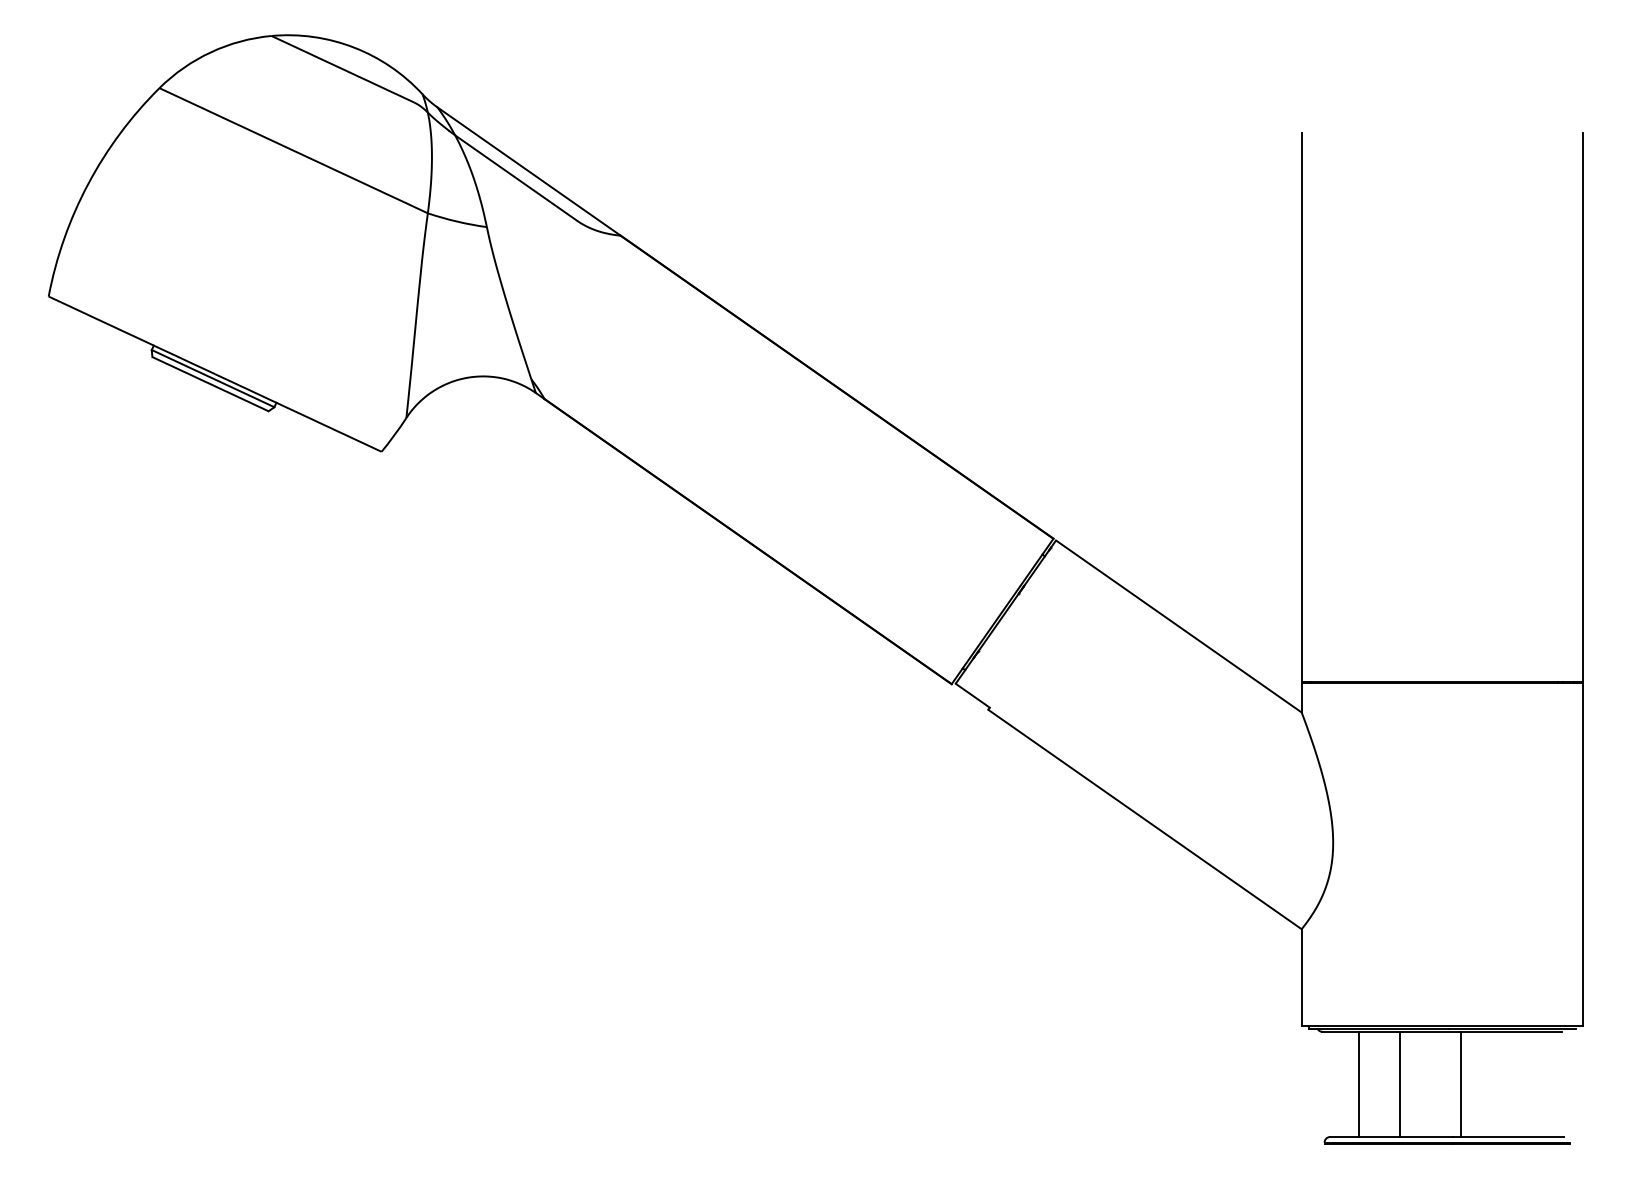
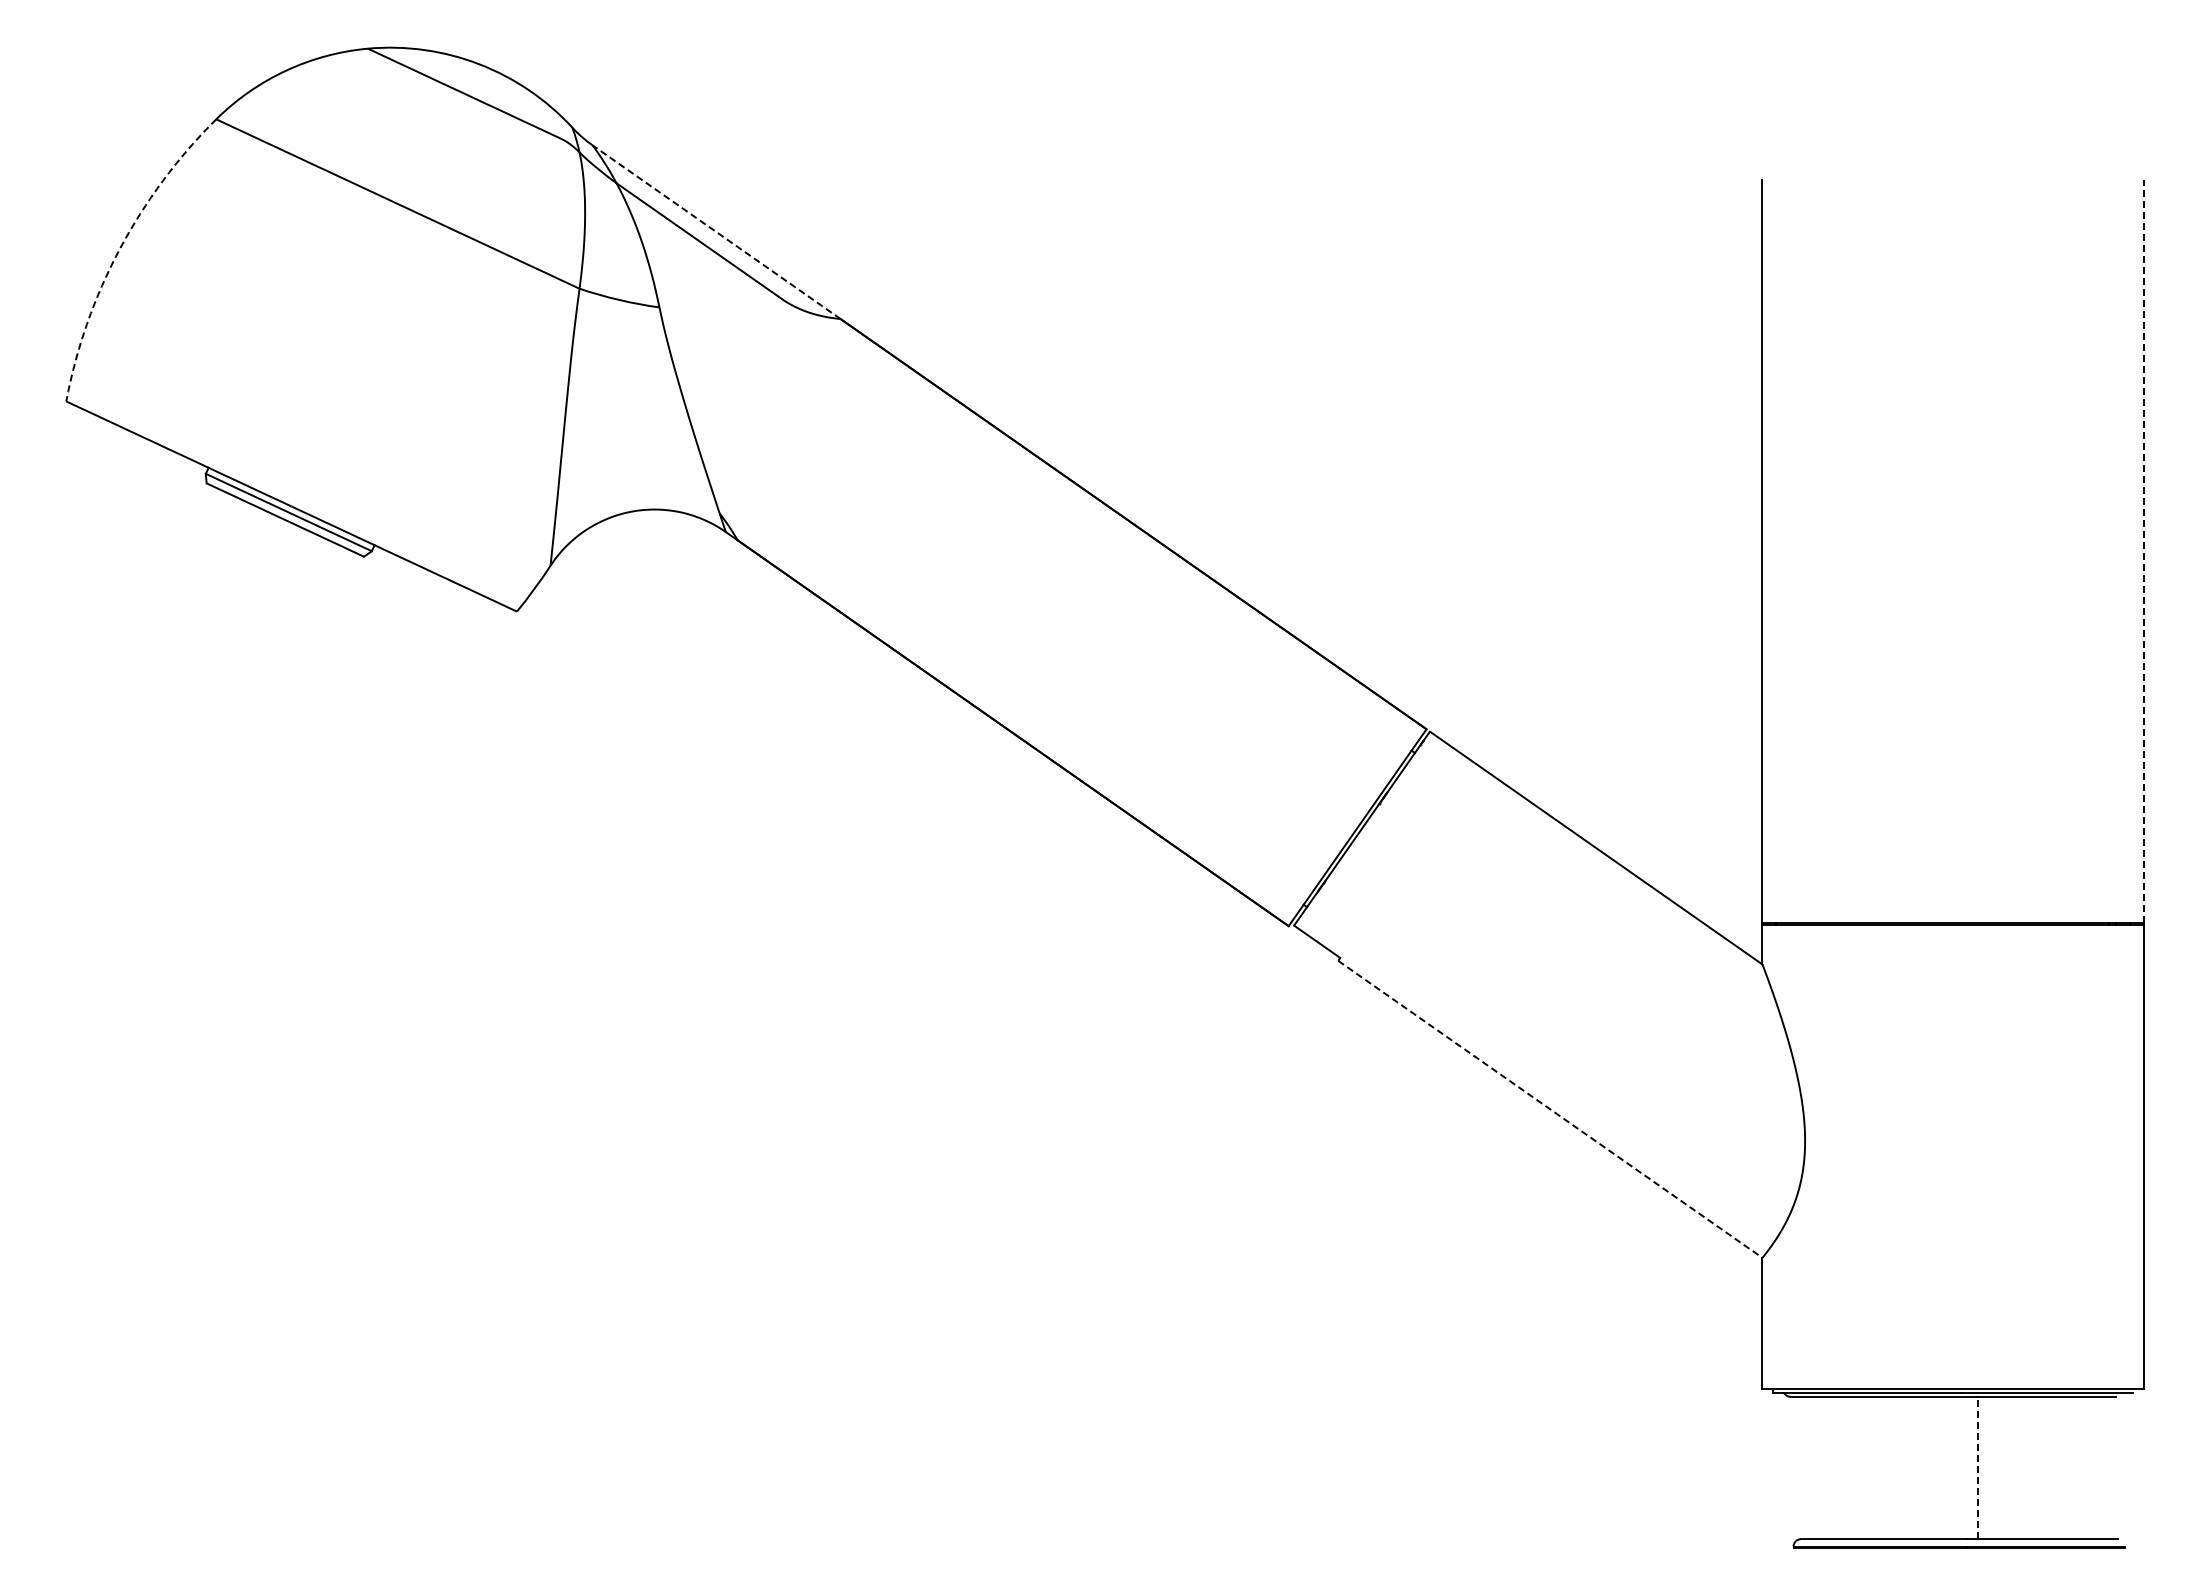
line: (529, 171) -> (716, 232), solid -> dashed
arc: (88, 184) -> (119, 249), solid -> dashed
line: (1583, 406) -> (2143, 550), solid -> dashed
line: (1145, 819) -> (1550, 1109), solid -> dashed
line: (1358, 1084) -> (1839, 1467), removed
line: (1399, 1084) -> (1895, 1467), removed
line: (1460, 1084) -> (1977, 1467), solid -> dashed

